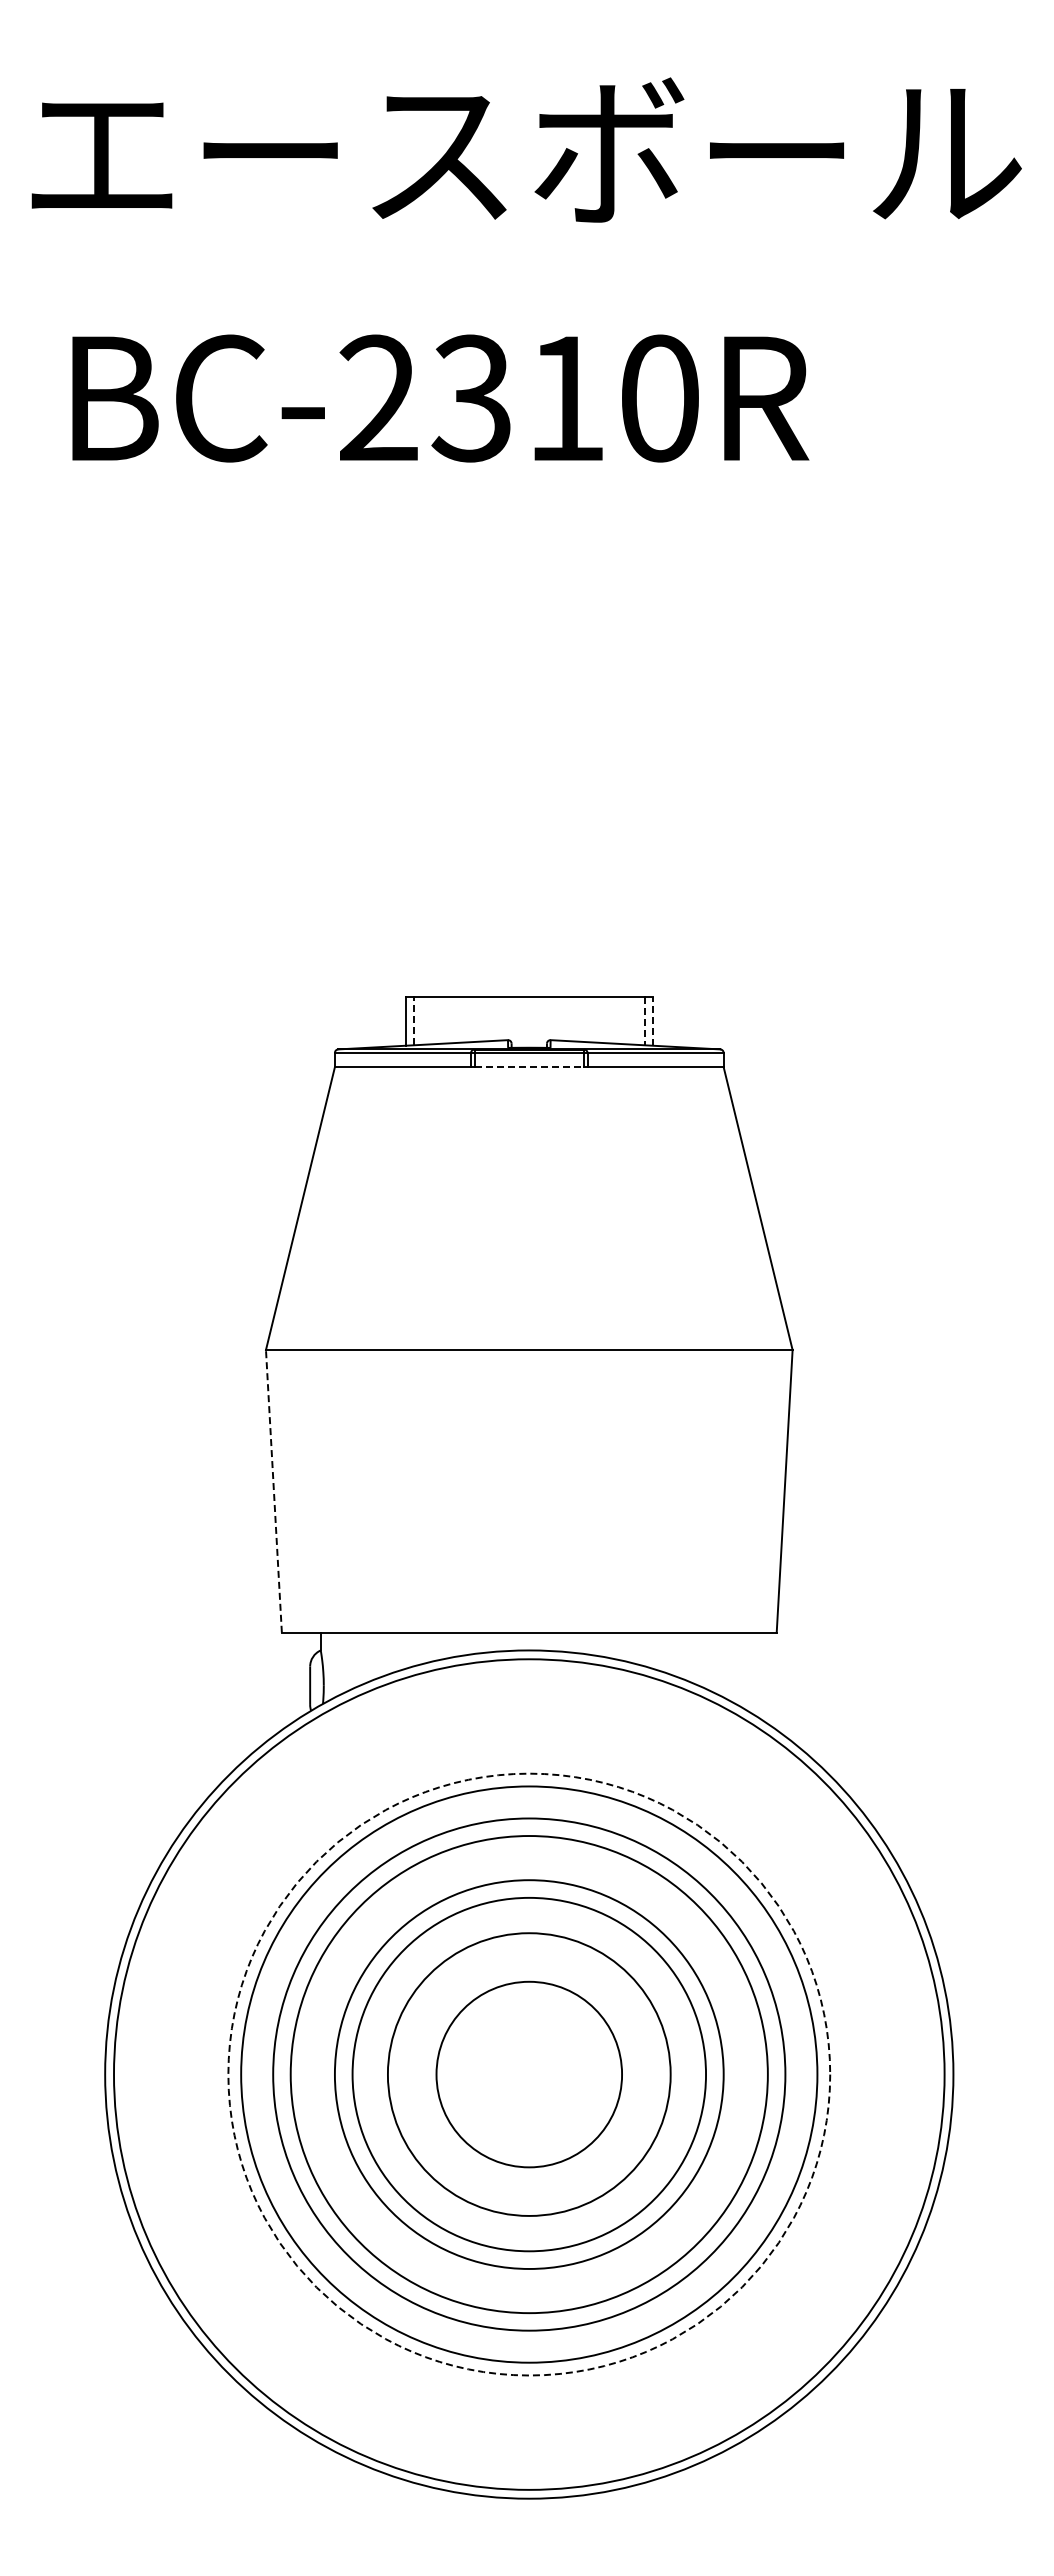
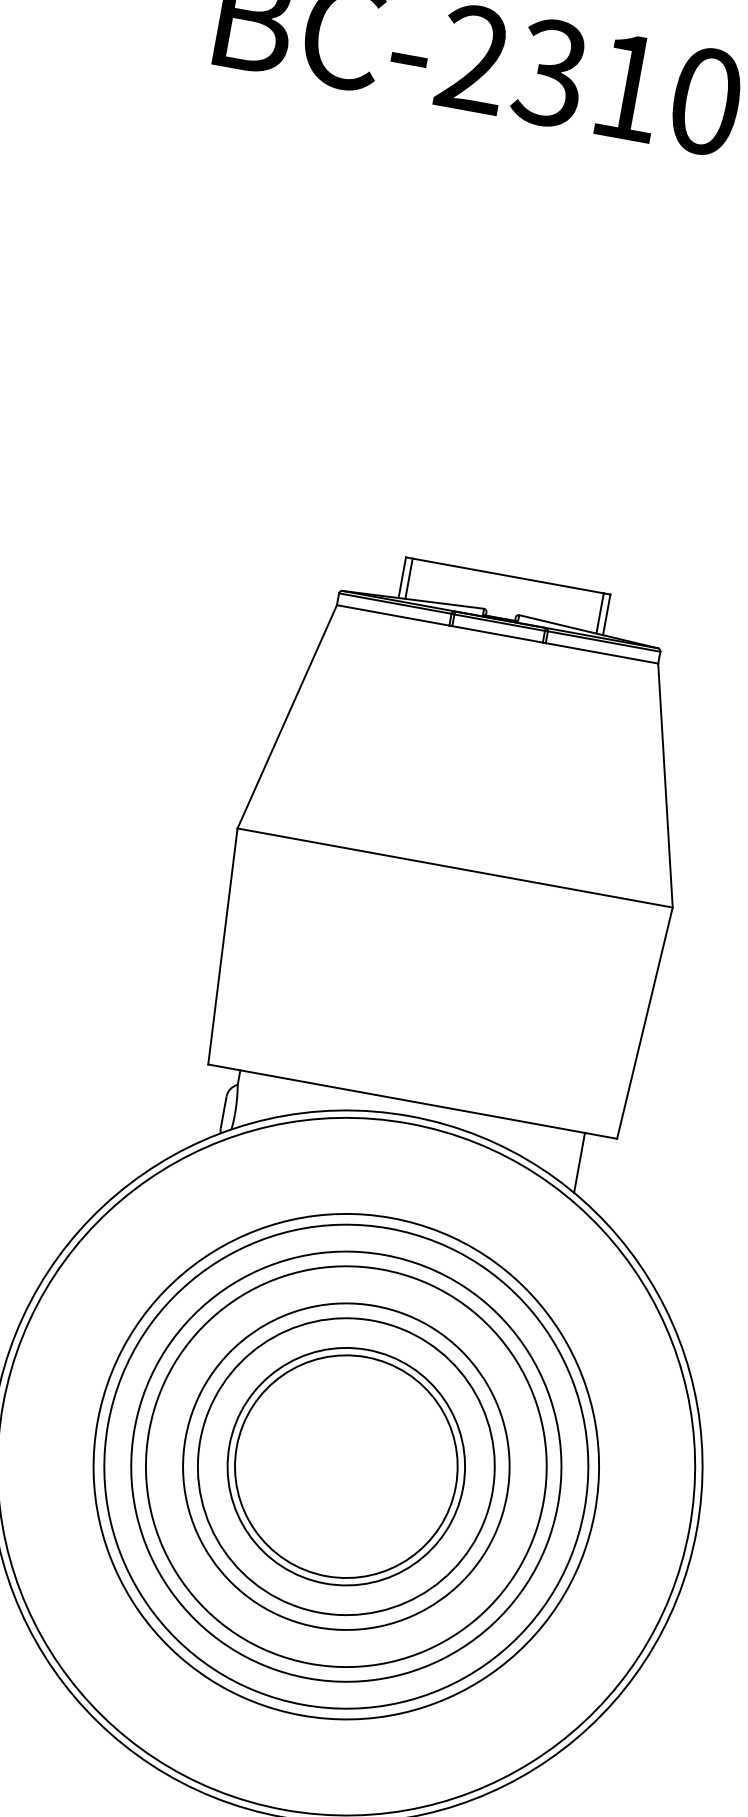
line: (413, 1020) -> (408, 578), dashed -> solid
line: (644, 1021) -> (599, 613), dashed -> solid
line: (653, 1021) -> (607, 615), dashed -> solid
line: (529, 1067) -> (497, 634), dashed -> solid
line: (273, 1491) -> (222, 946), dashed -> solid
line: (737, 1668) -> (579, 1162), added
circle: (528, 2074) -> (345, 1466), size x1.43
circle: (529, 2074) -> (346, 1466), dashed -> solid

